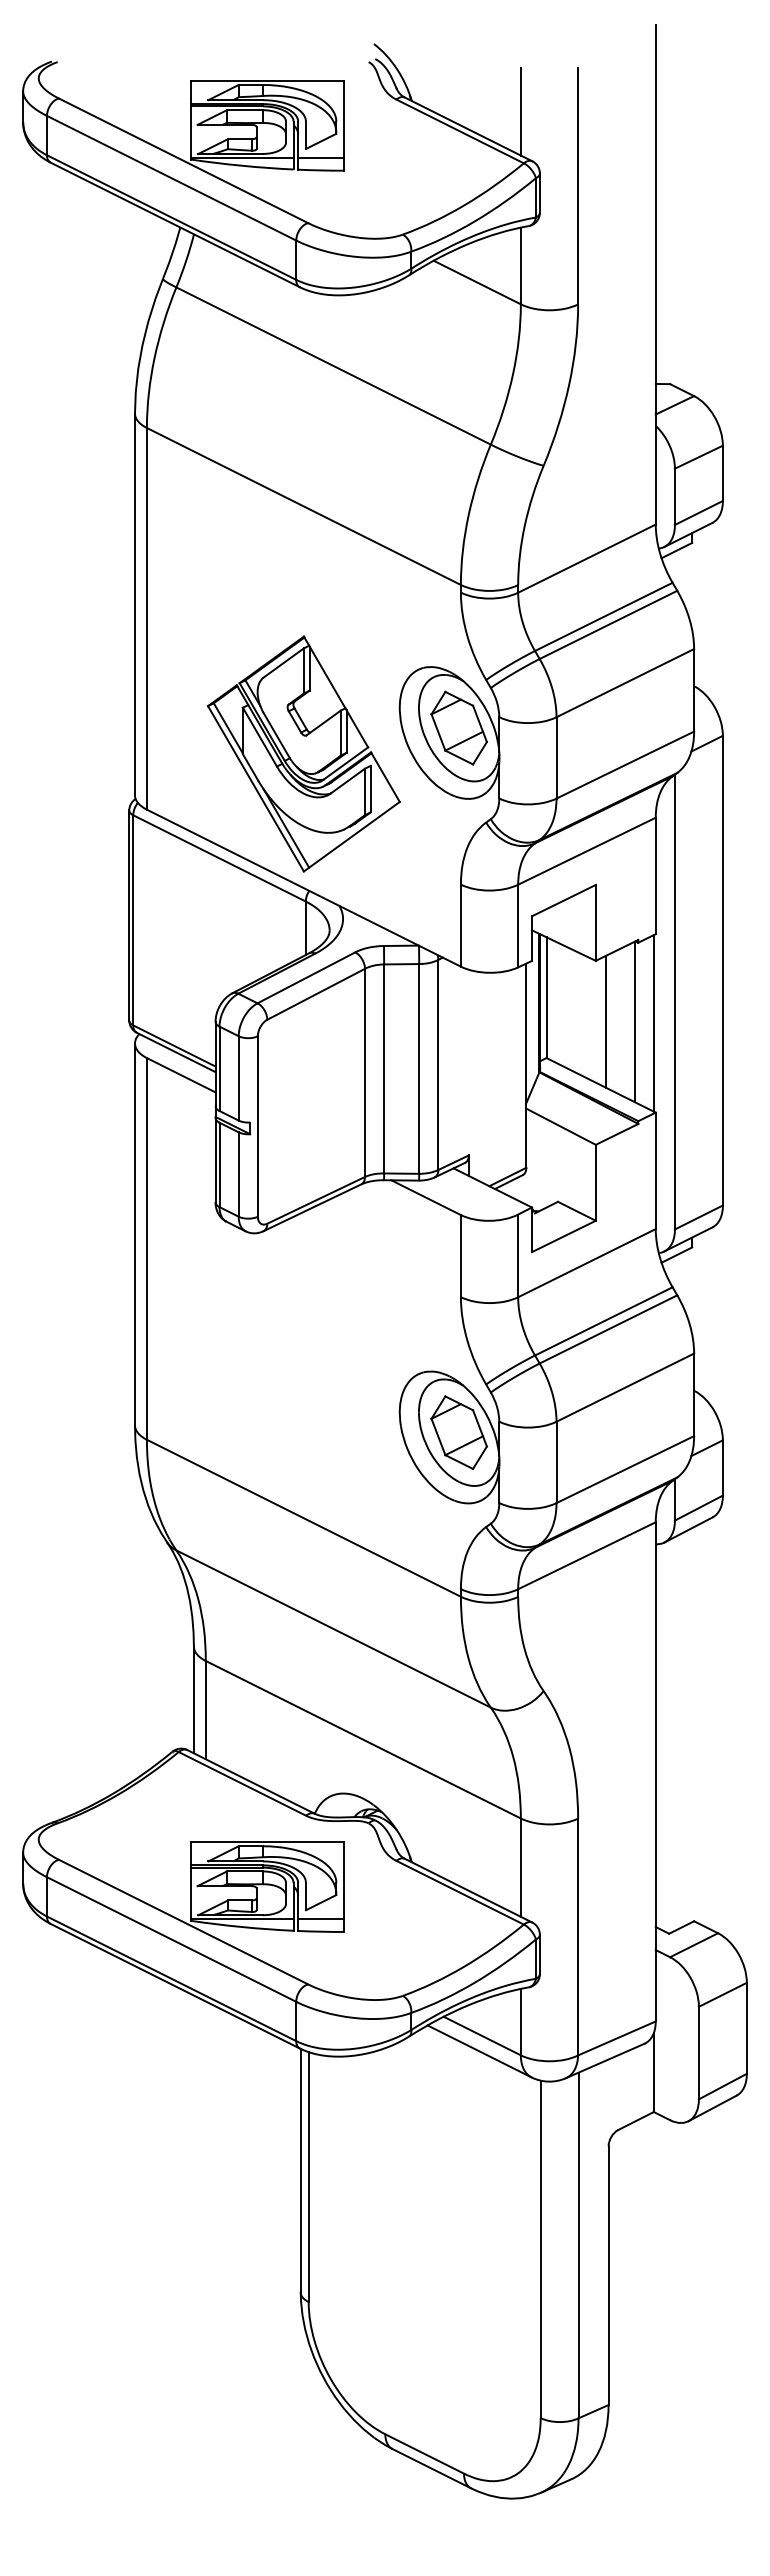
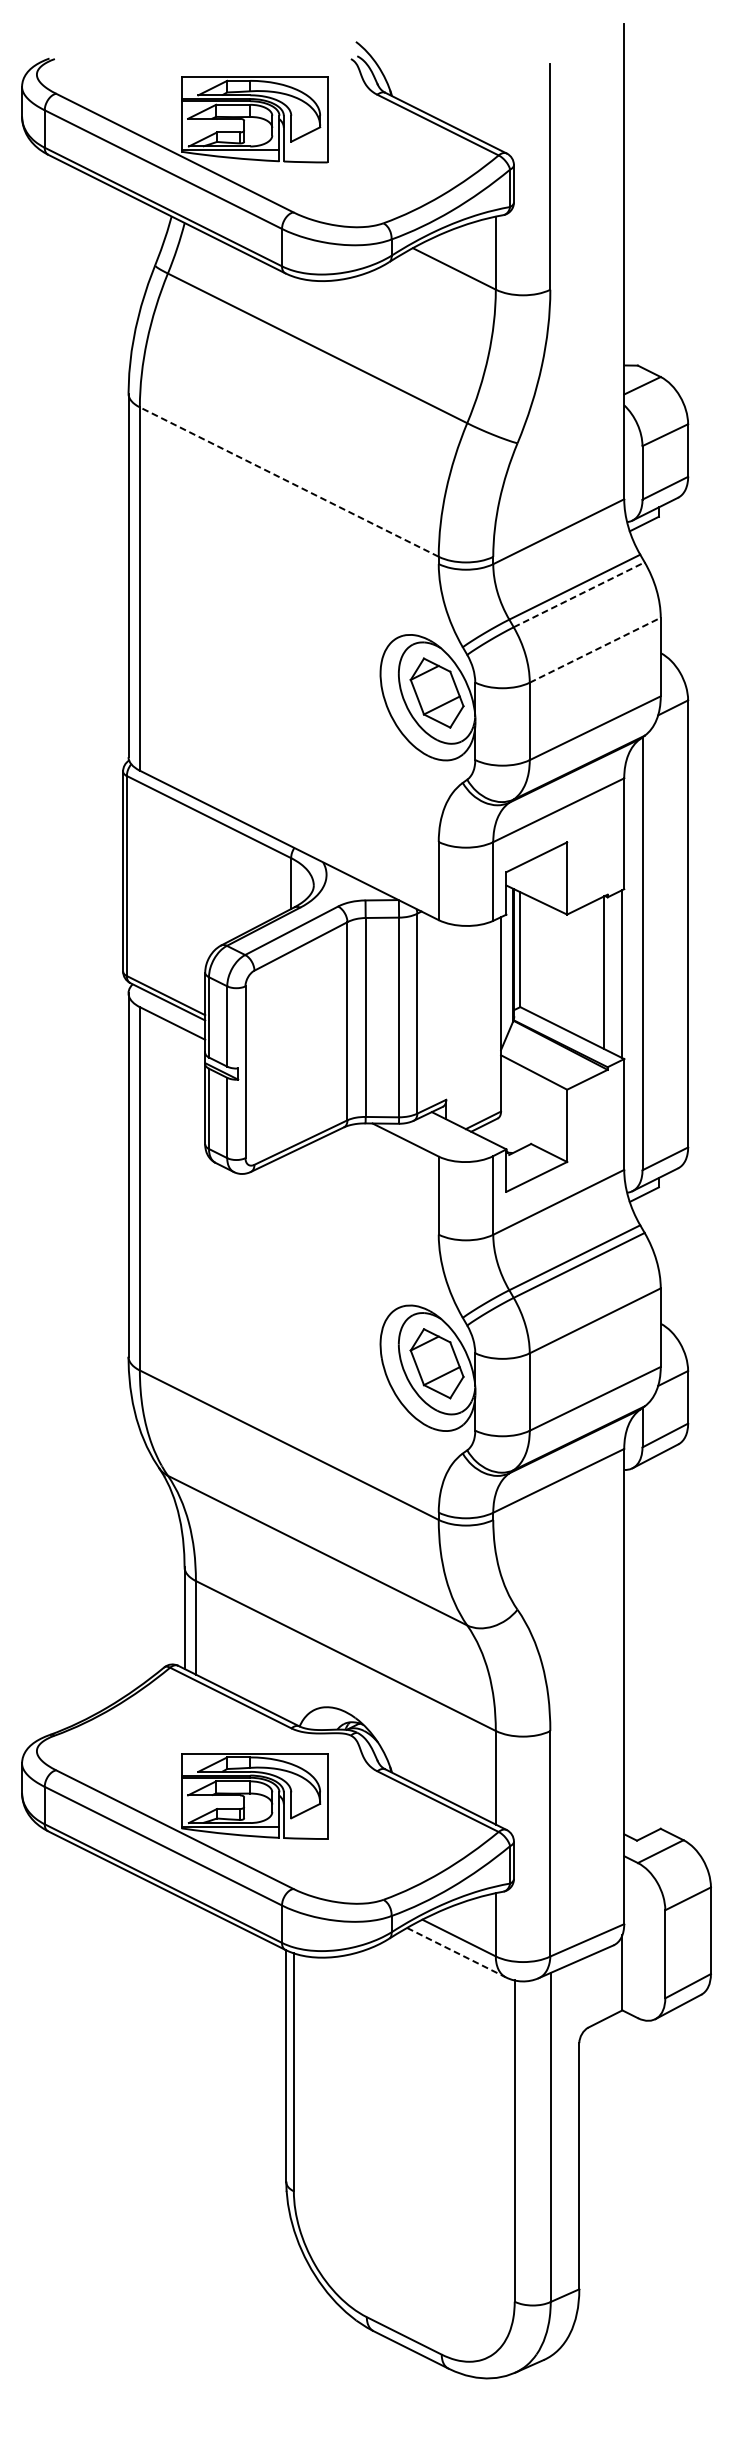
line: (520, 111) -> (495, 106), removed
line: (321, 157) -> (306, 149), removed
line: (303, 506) -> (288, 482), solid -> dashed
line: (608, 624) -> (579, 594), solid -> dashed
line: (625, 683) -> (595, 650), solid -> dashed
part: (303, 753) -> (288, 717), removed
line: (605, 1021) -> (576, 972), removed
line: (321, 1919) -> (306, 1827), removed
line: (479, 2051) -> (456, 1952), solid -> dashed

